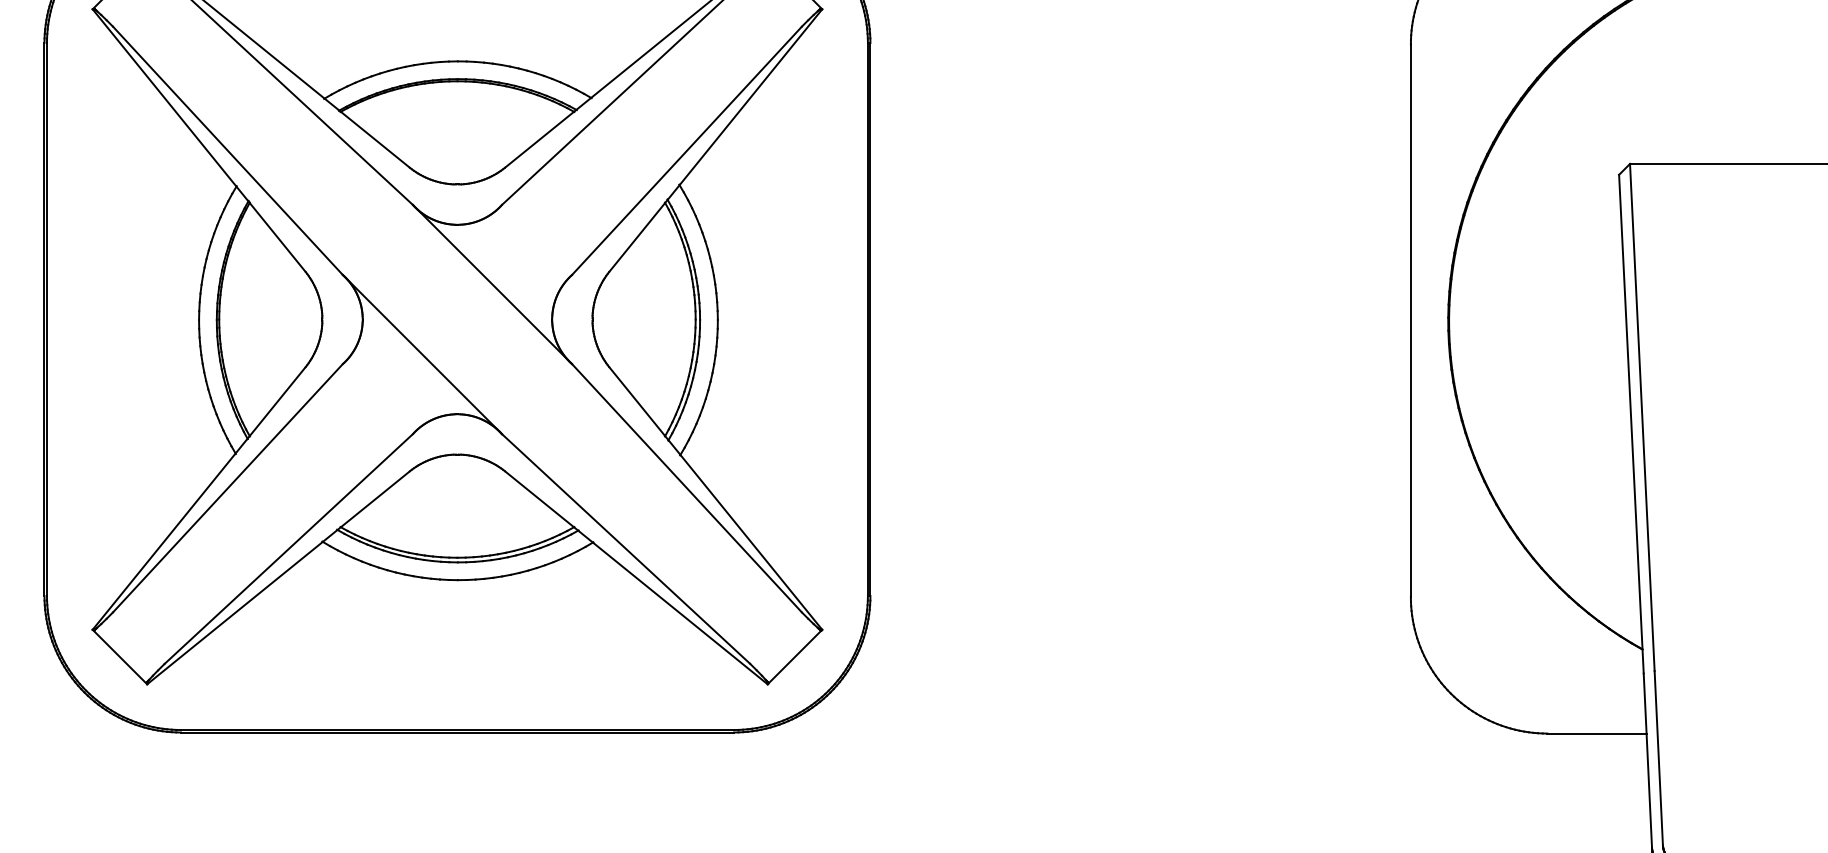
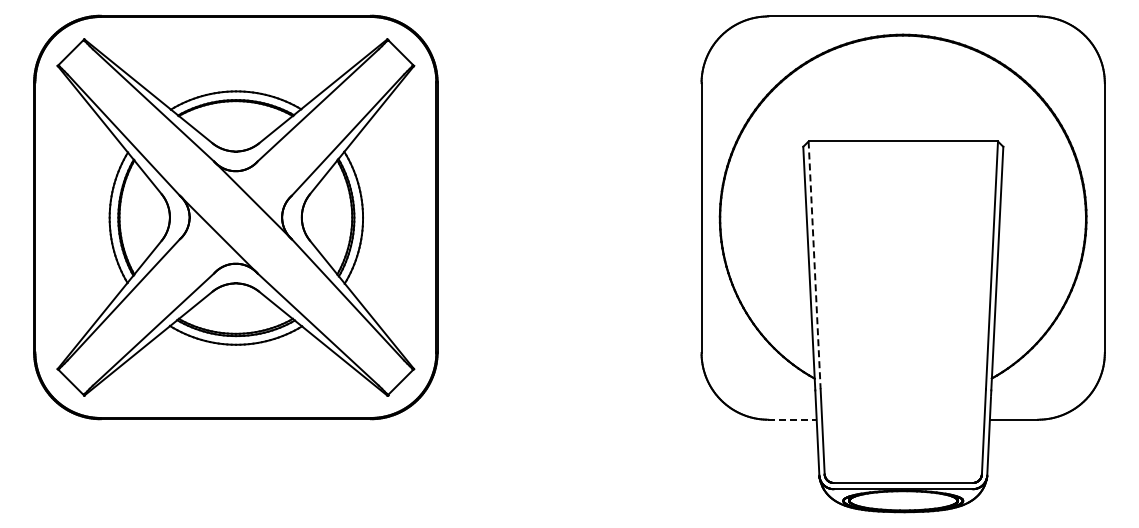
line: (1642, 417) -> (814, 265), solid -> dashed
line: (1597, 733) -> (792, 419), solid -> dashed

